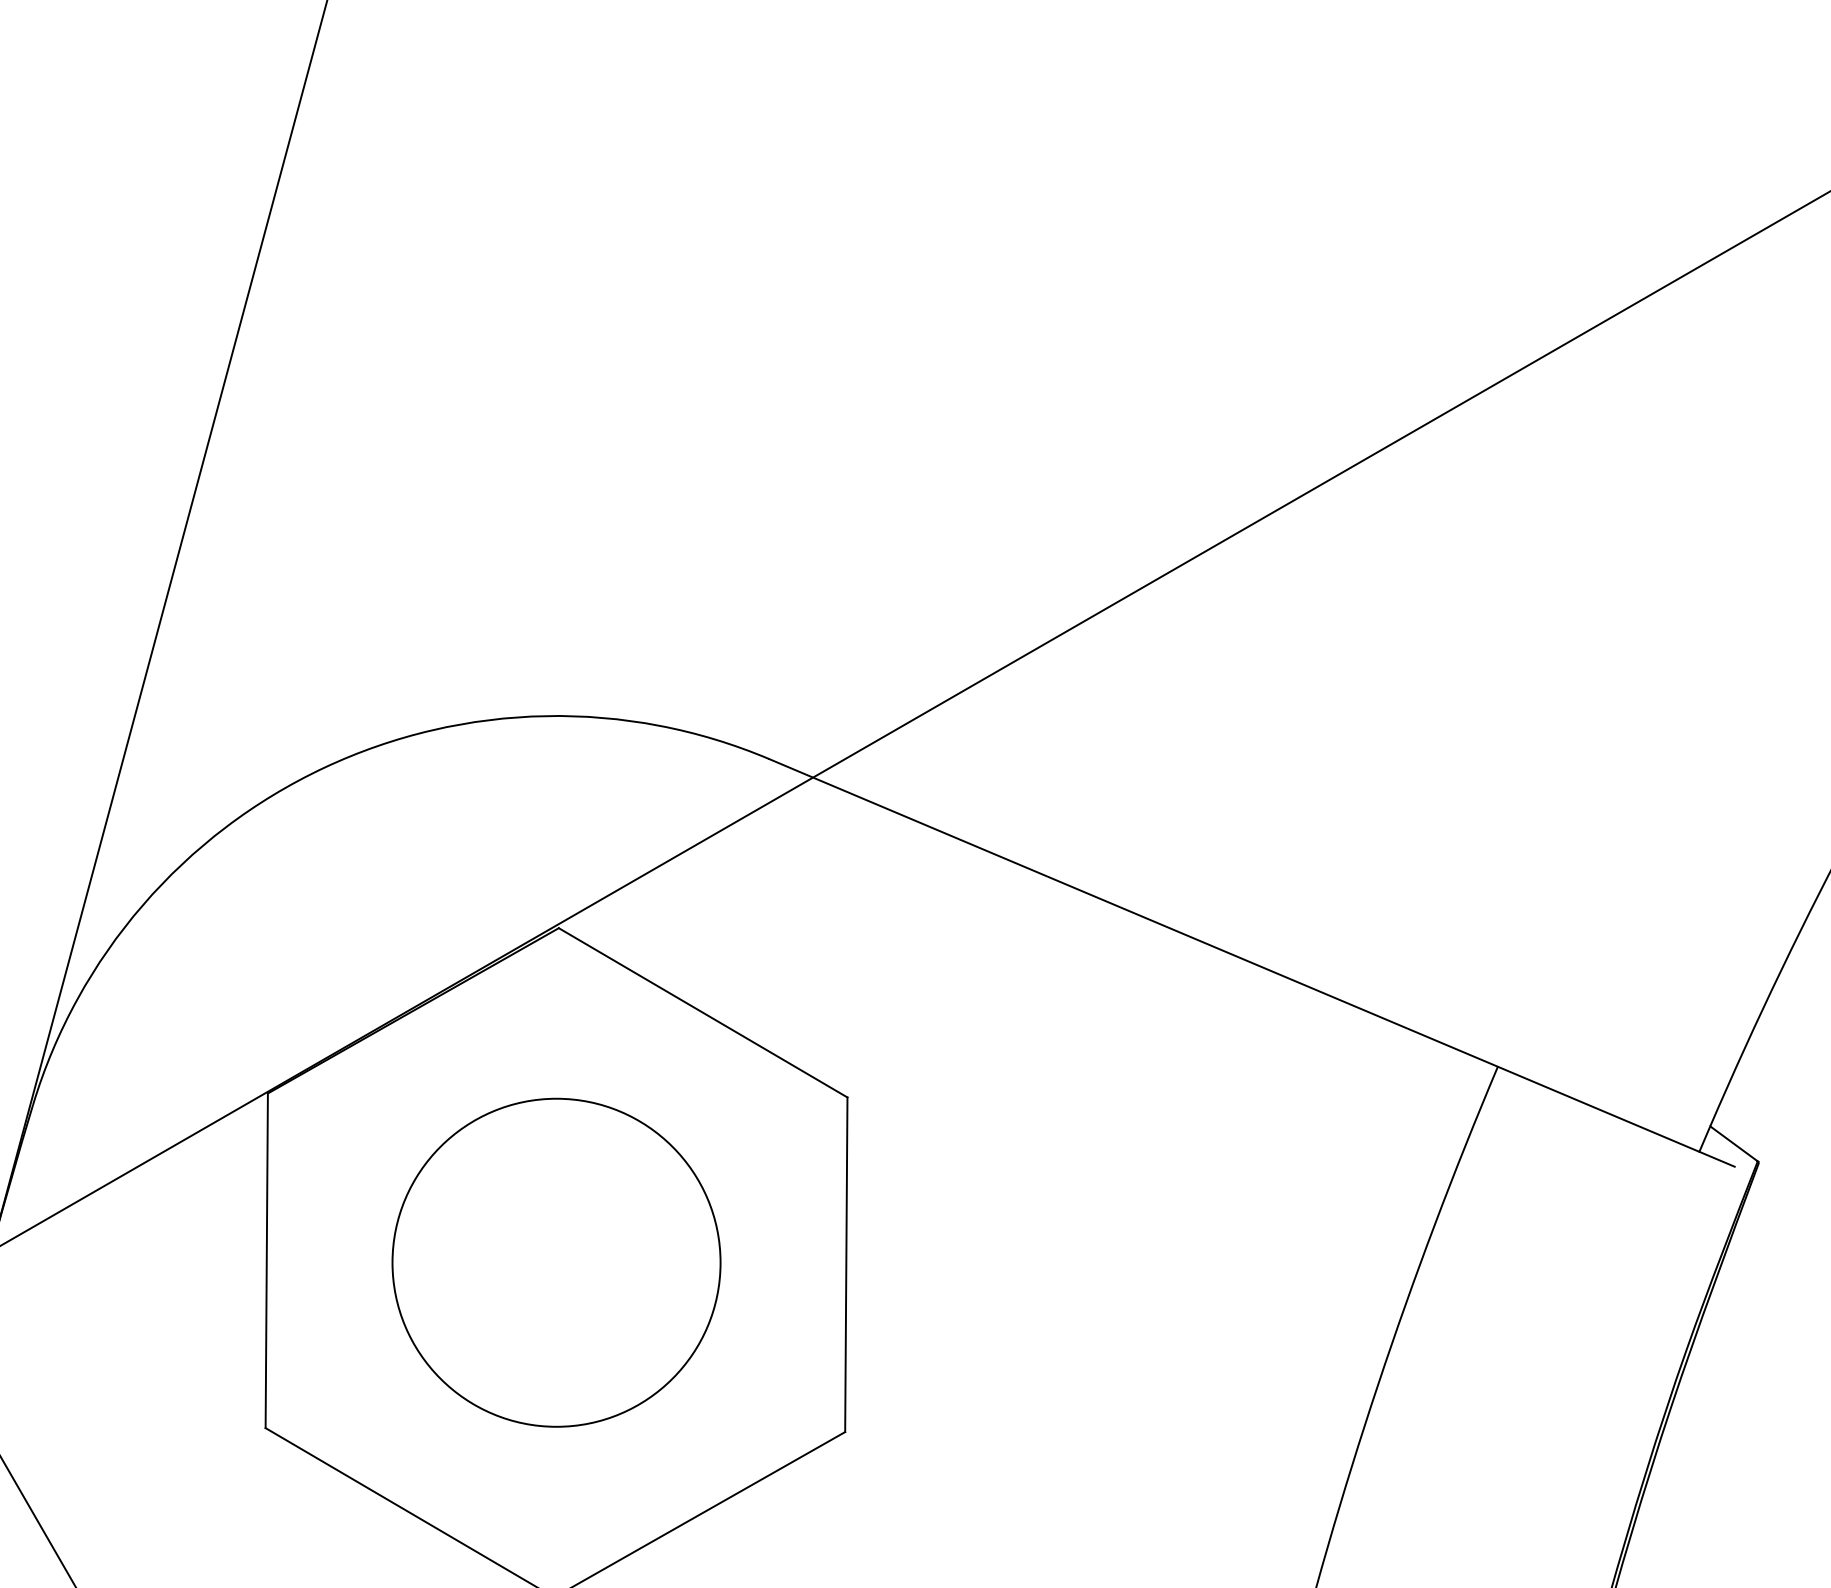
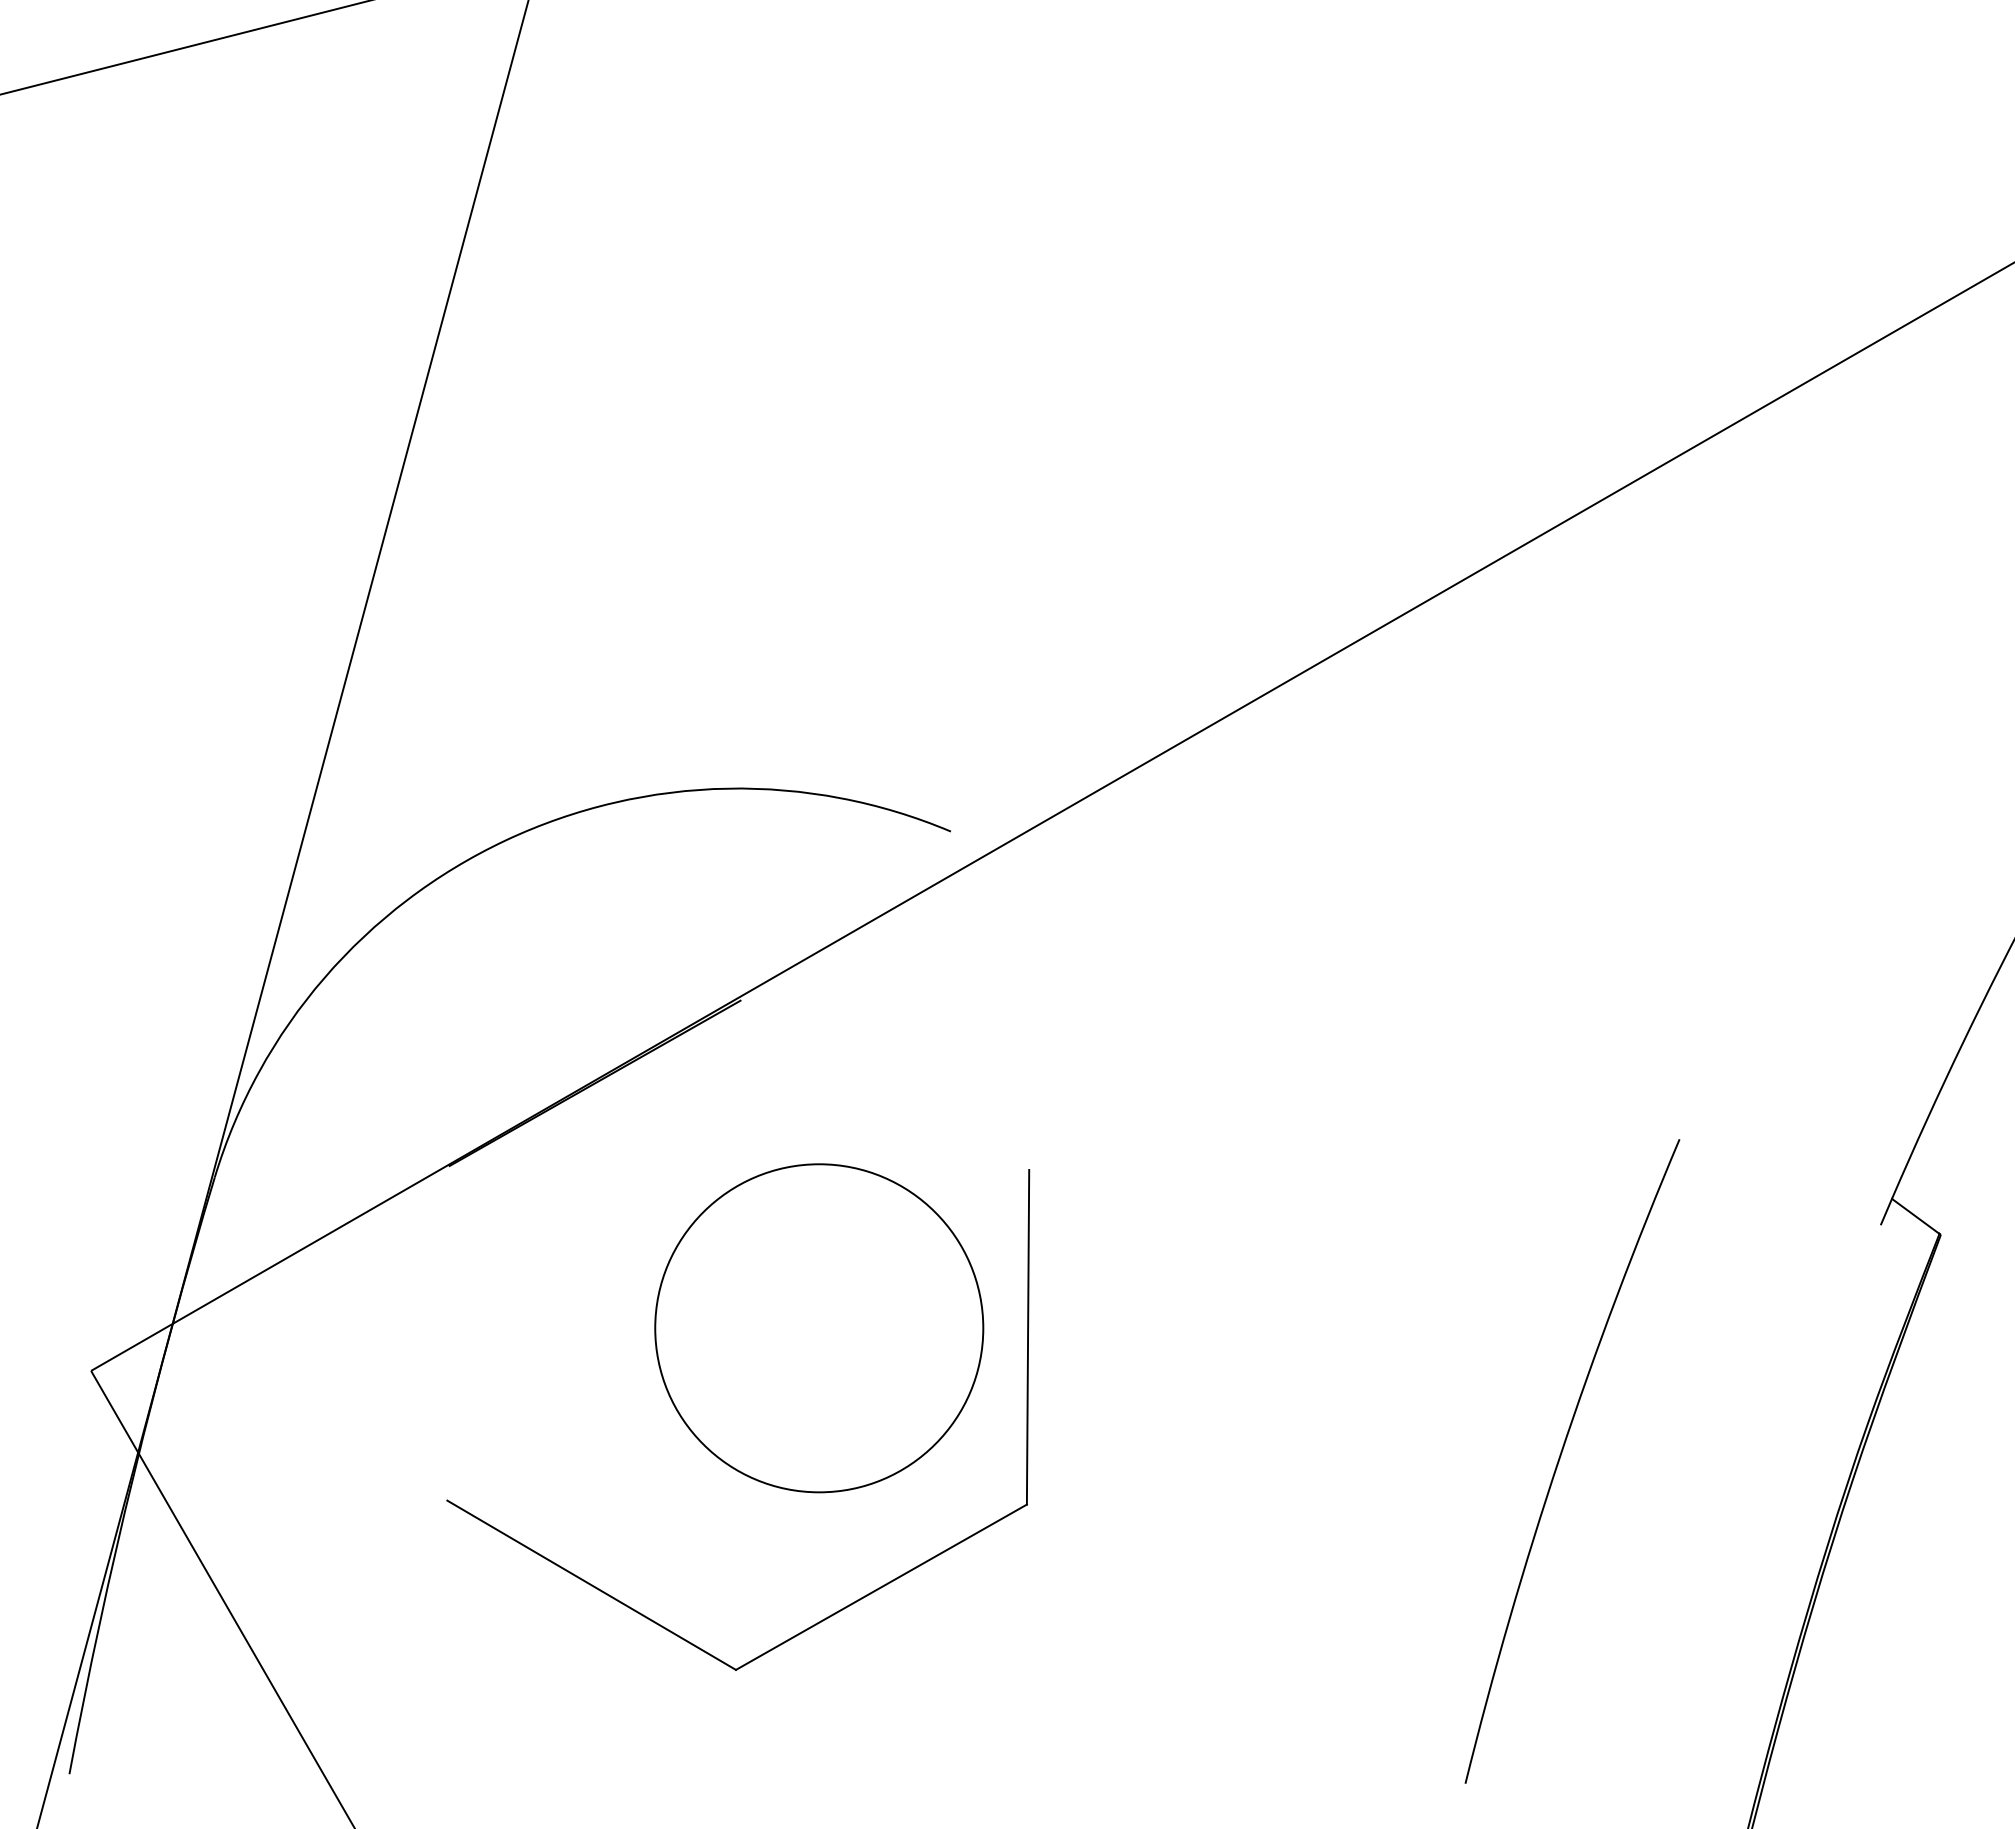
line: (1251, 962) -> (1433, 1035), removed
line: (702, 1011) -> (884, 1084), removed
line: (266, 1260) -> (448, 1333), removed
circle: (556, 1262) -> (819, 1328), moved

